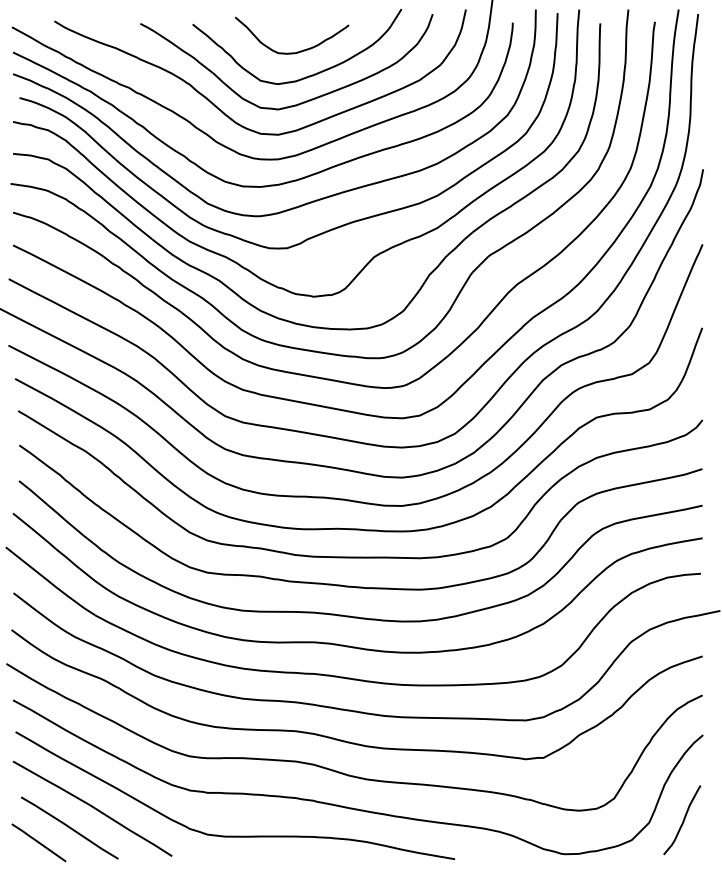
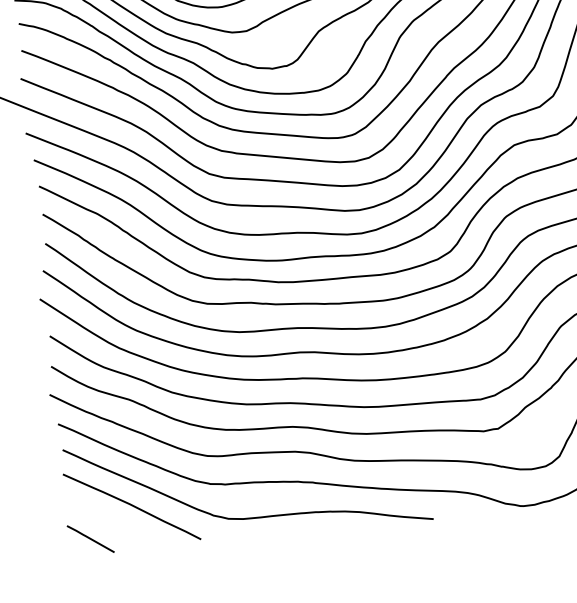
line: (69, 827) -> (114, 524), removed

